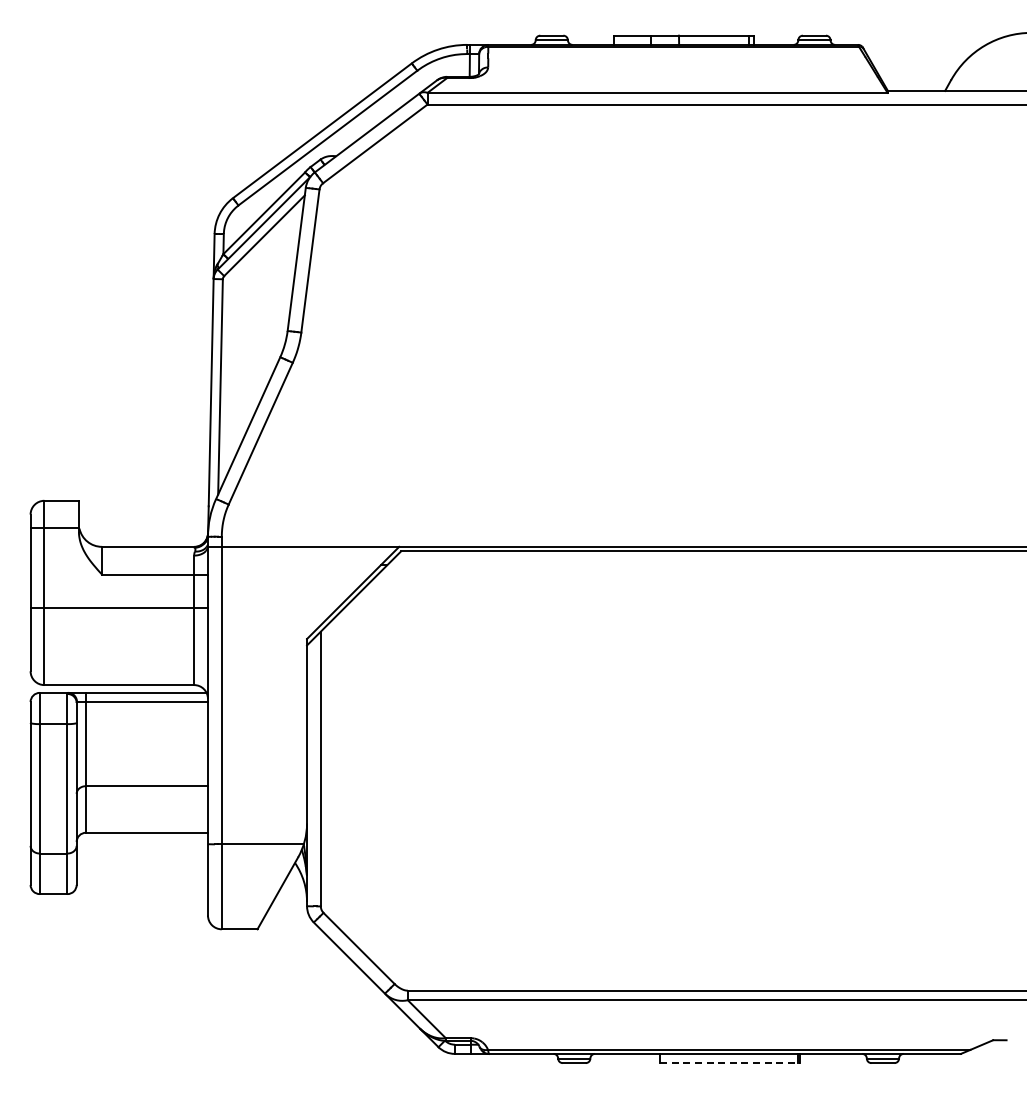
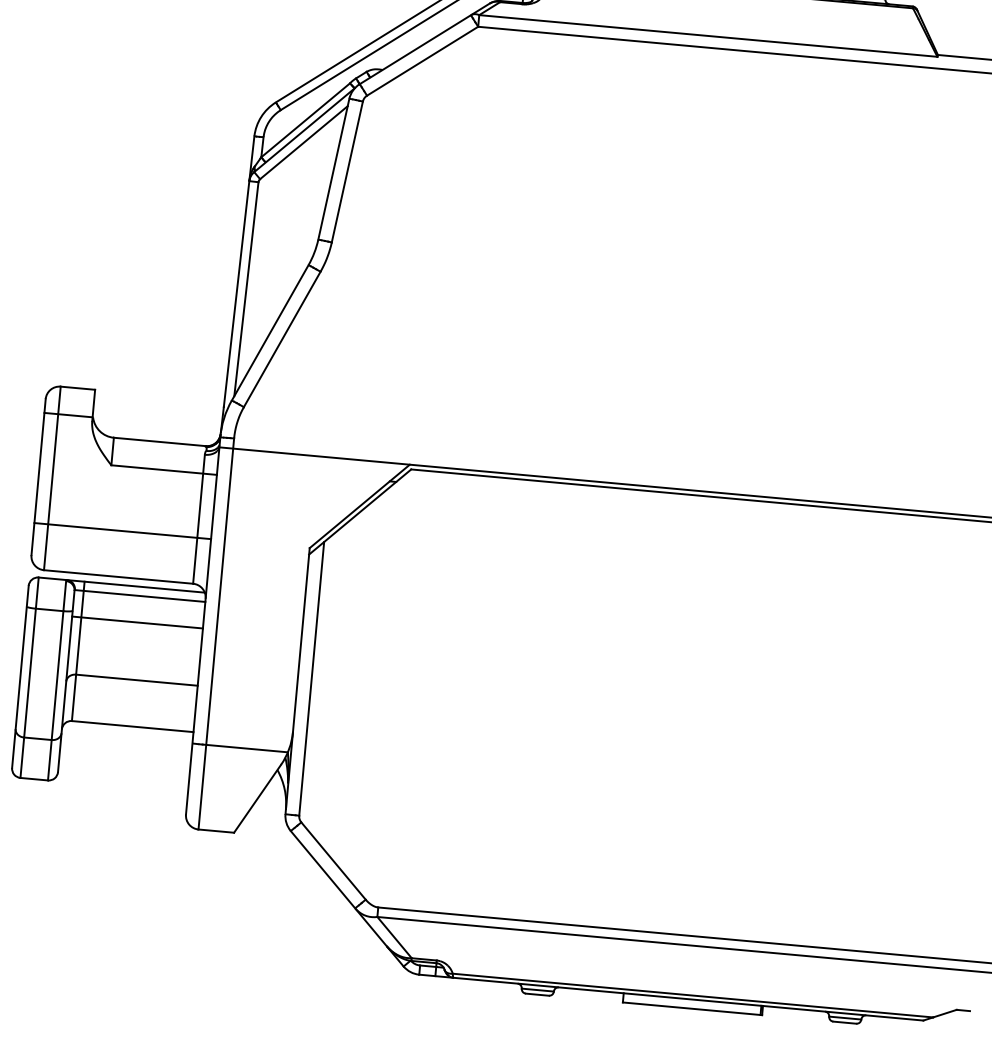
line: (118, 608) -> (121, 531), moved
line: (141, 728) -> (136, 622), added
line: (730, 1063) -> (692, 1009), dashed -> solid

